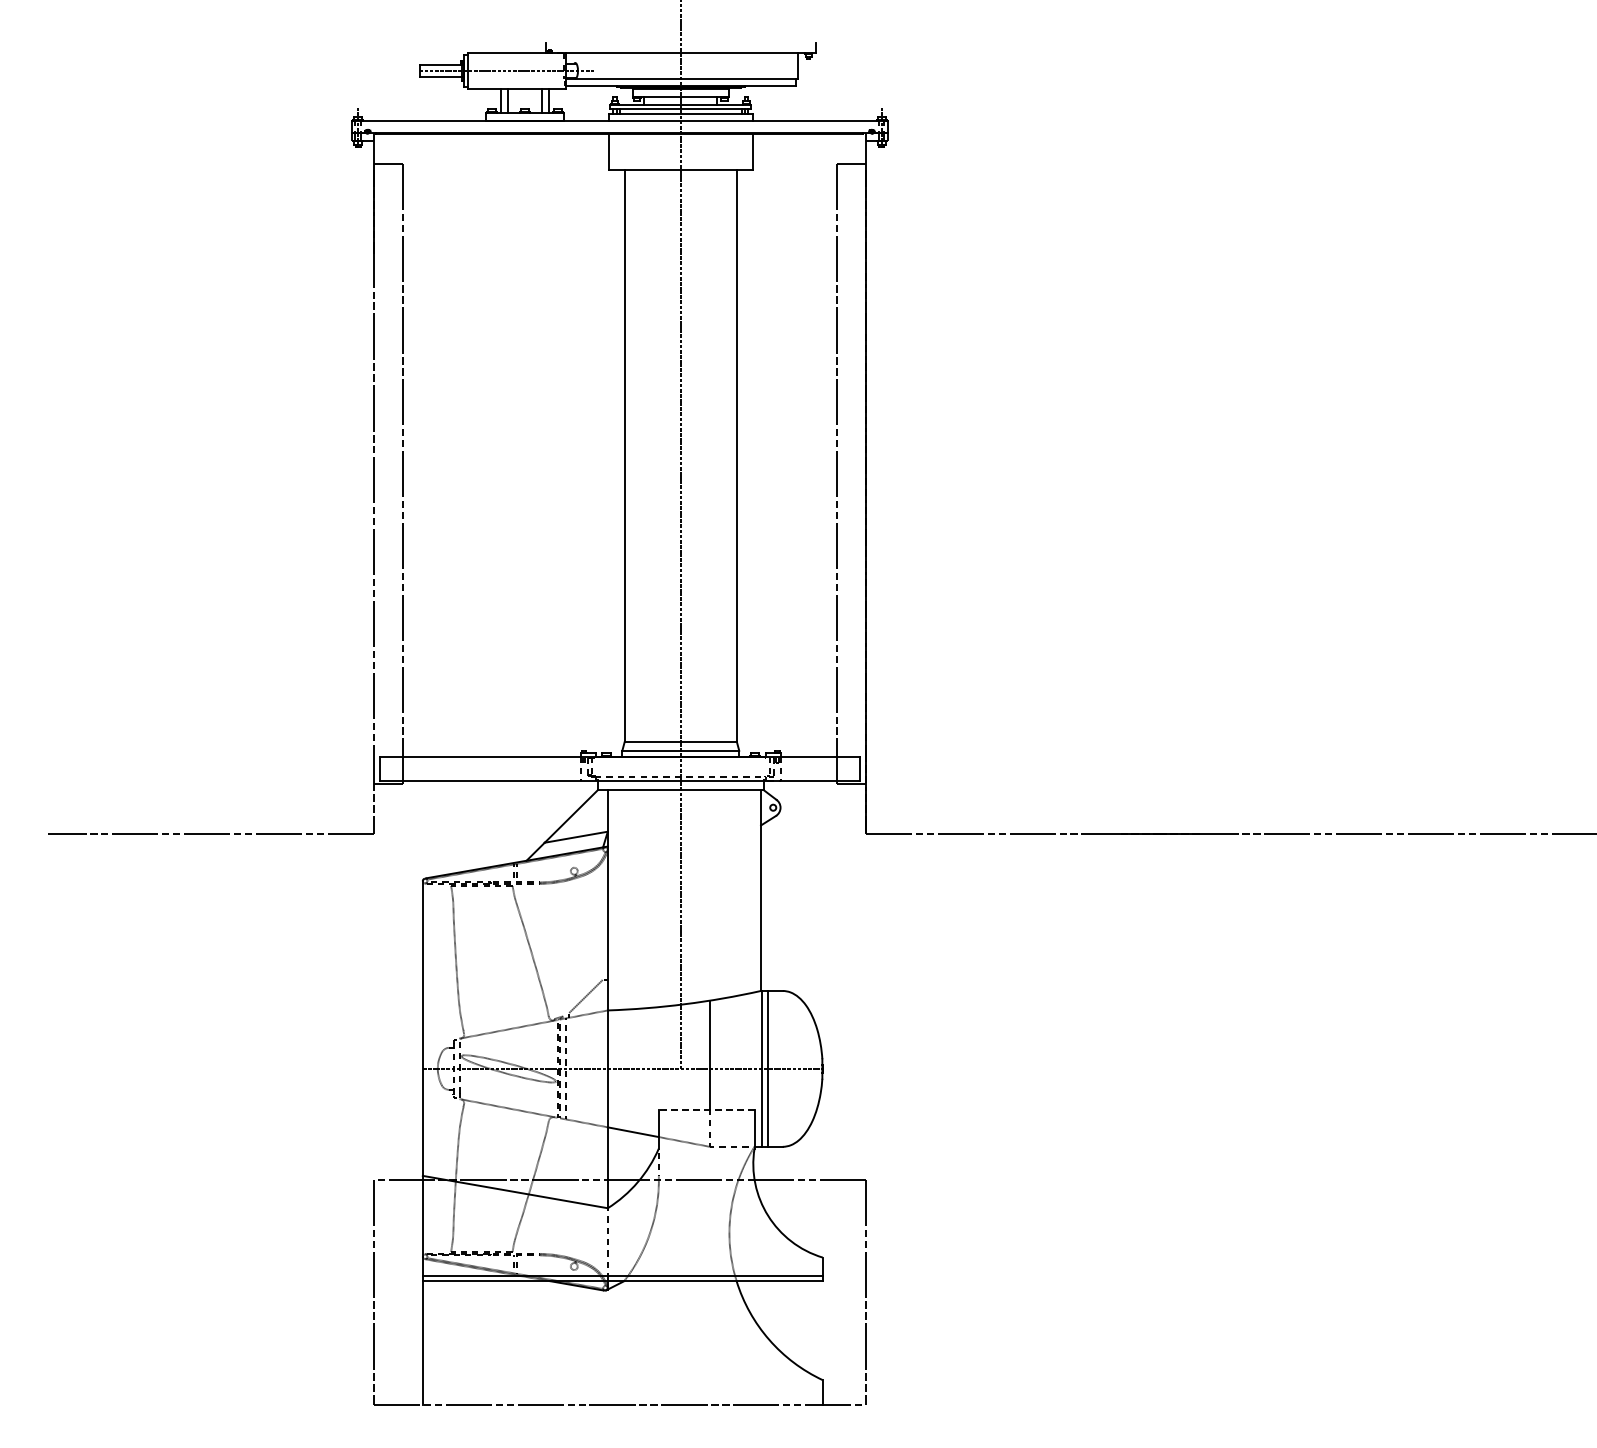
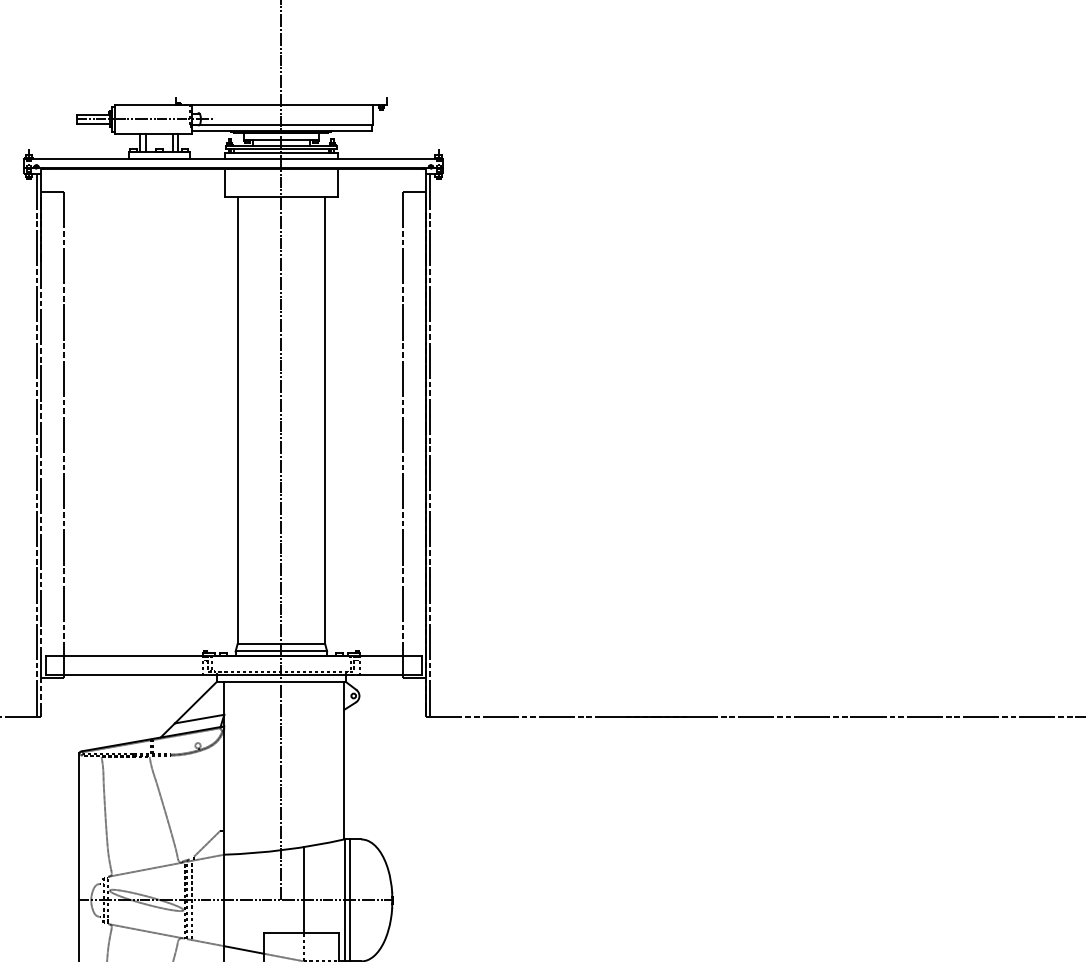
line: (369, 486) -> (37, 444), added
line: (870, 486) -> (429, 444), added
line: (706, 1110) -> (301, 933), dashed -> solid

